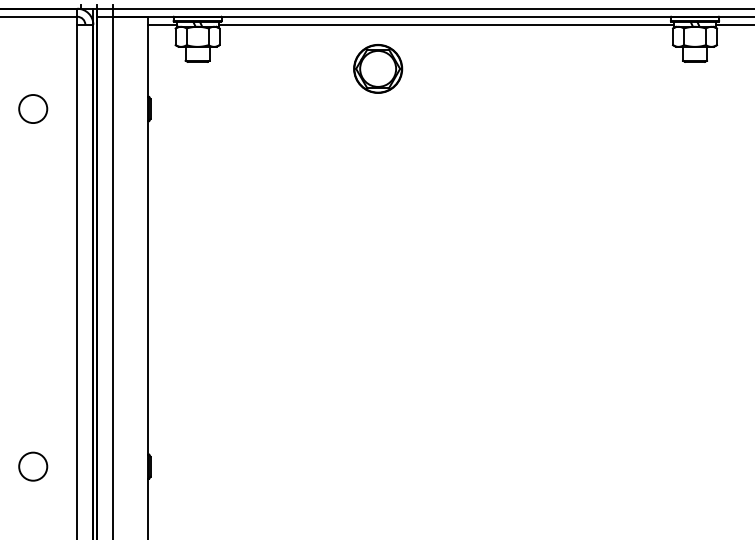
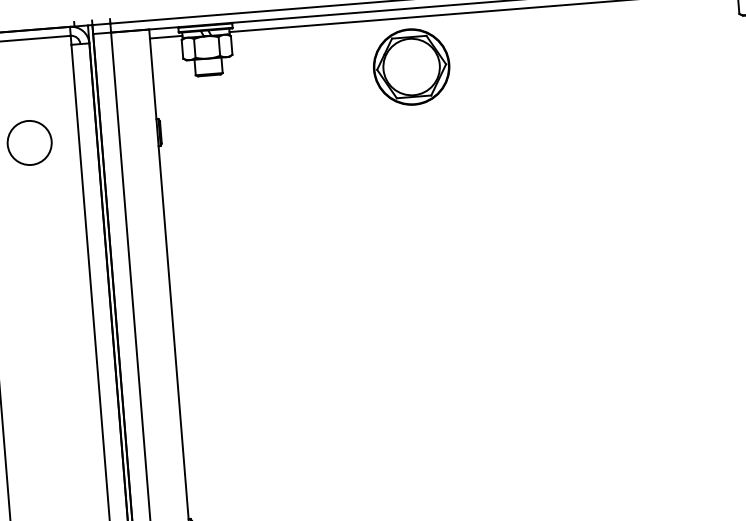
part: (378, 68) -> (412, 66), size x1.4
circle: (33, 109) -> (30, 143), size x1.4

